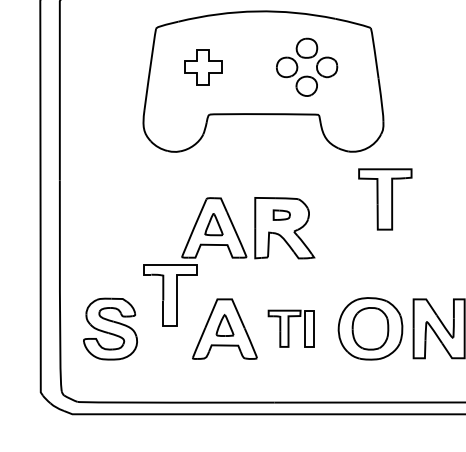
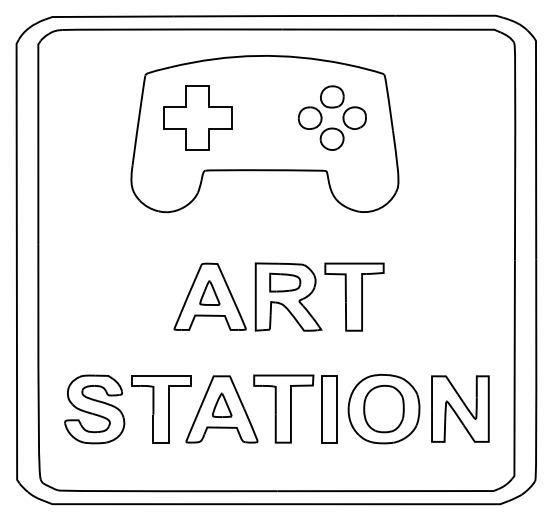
part: (307, 58) -> (332, 108), moved
part: (202, 66) -> (197, 117), size x1.67
part: (385, 198) -> (354, 296), moved
part: (281, 215) -> (285, 282), size x1.67
part: (170, 295) -> (161, 409), moved
part: (290, 328) -> (295, 408), size x1.67

